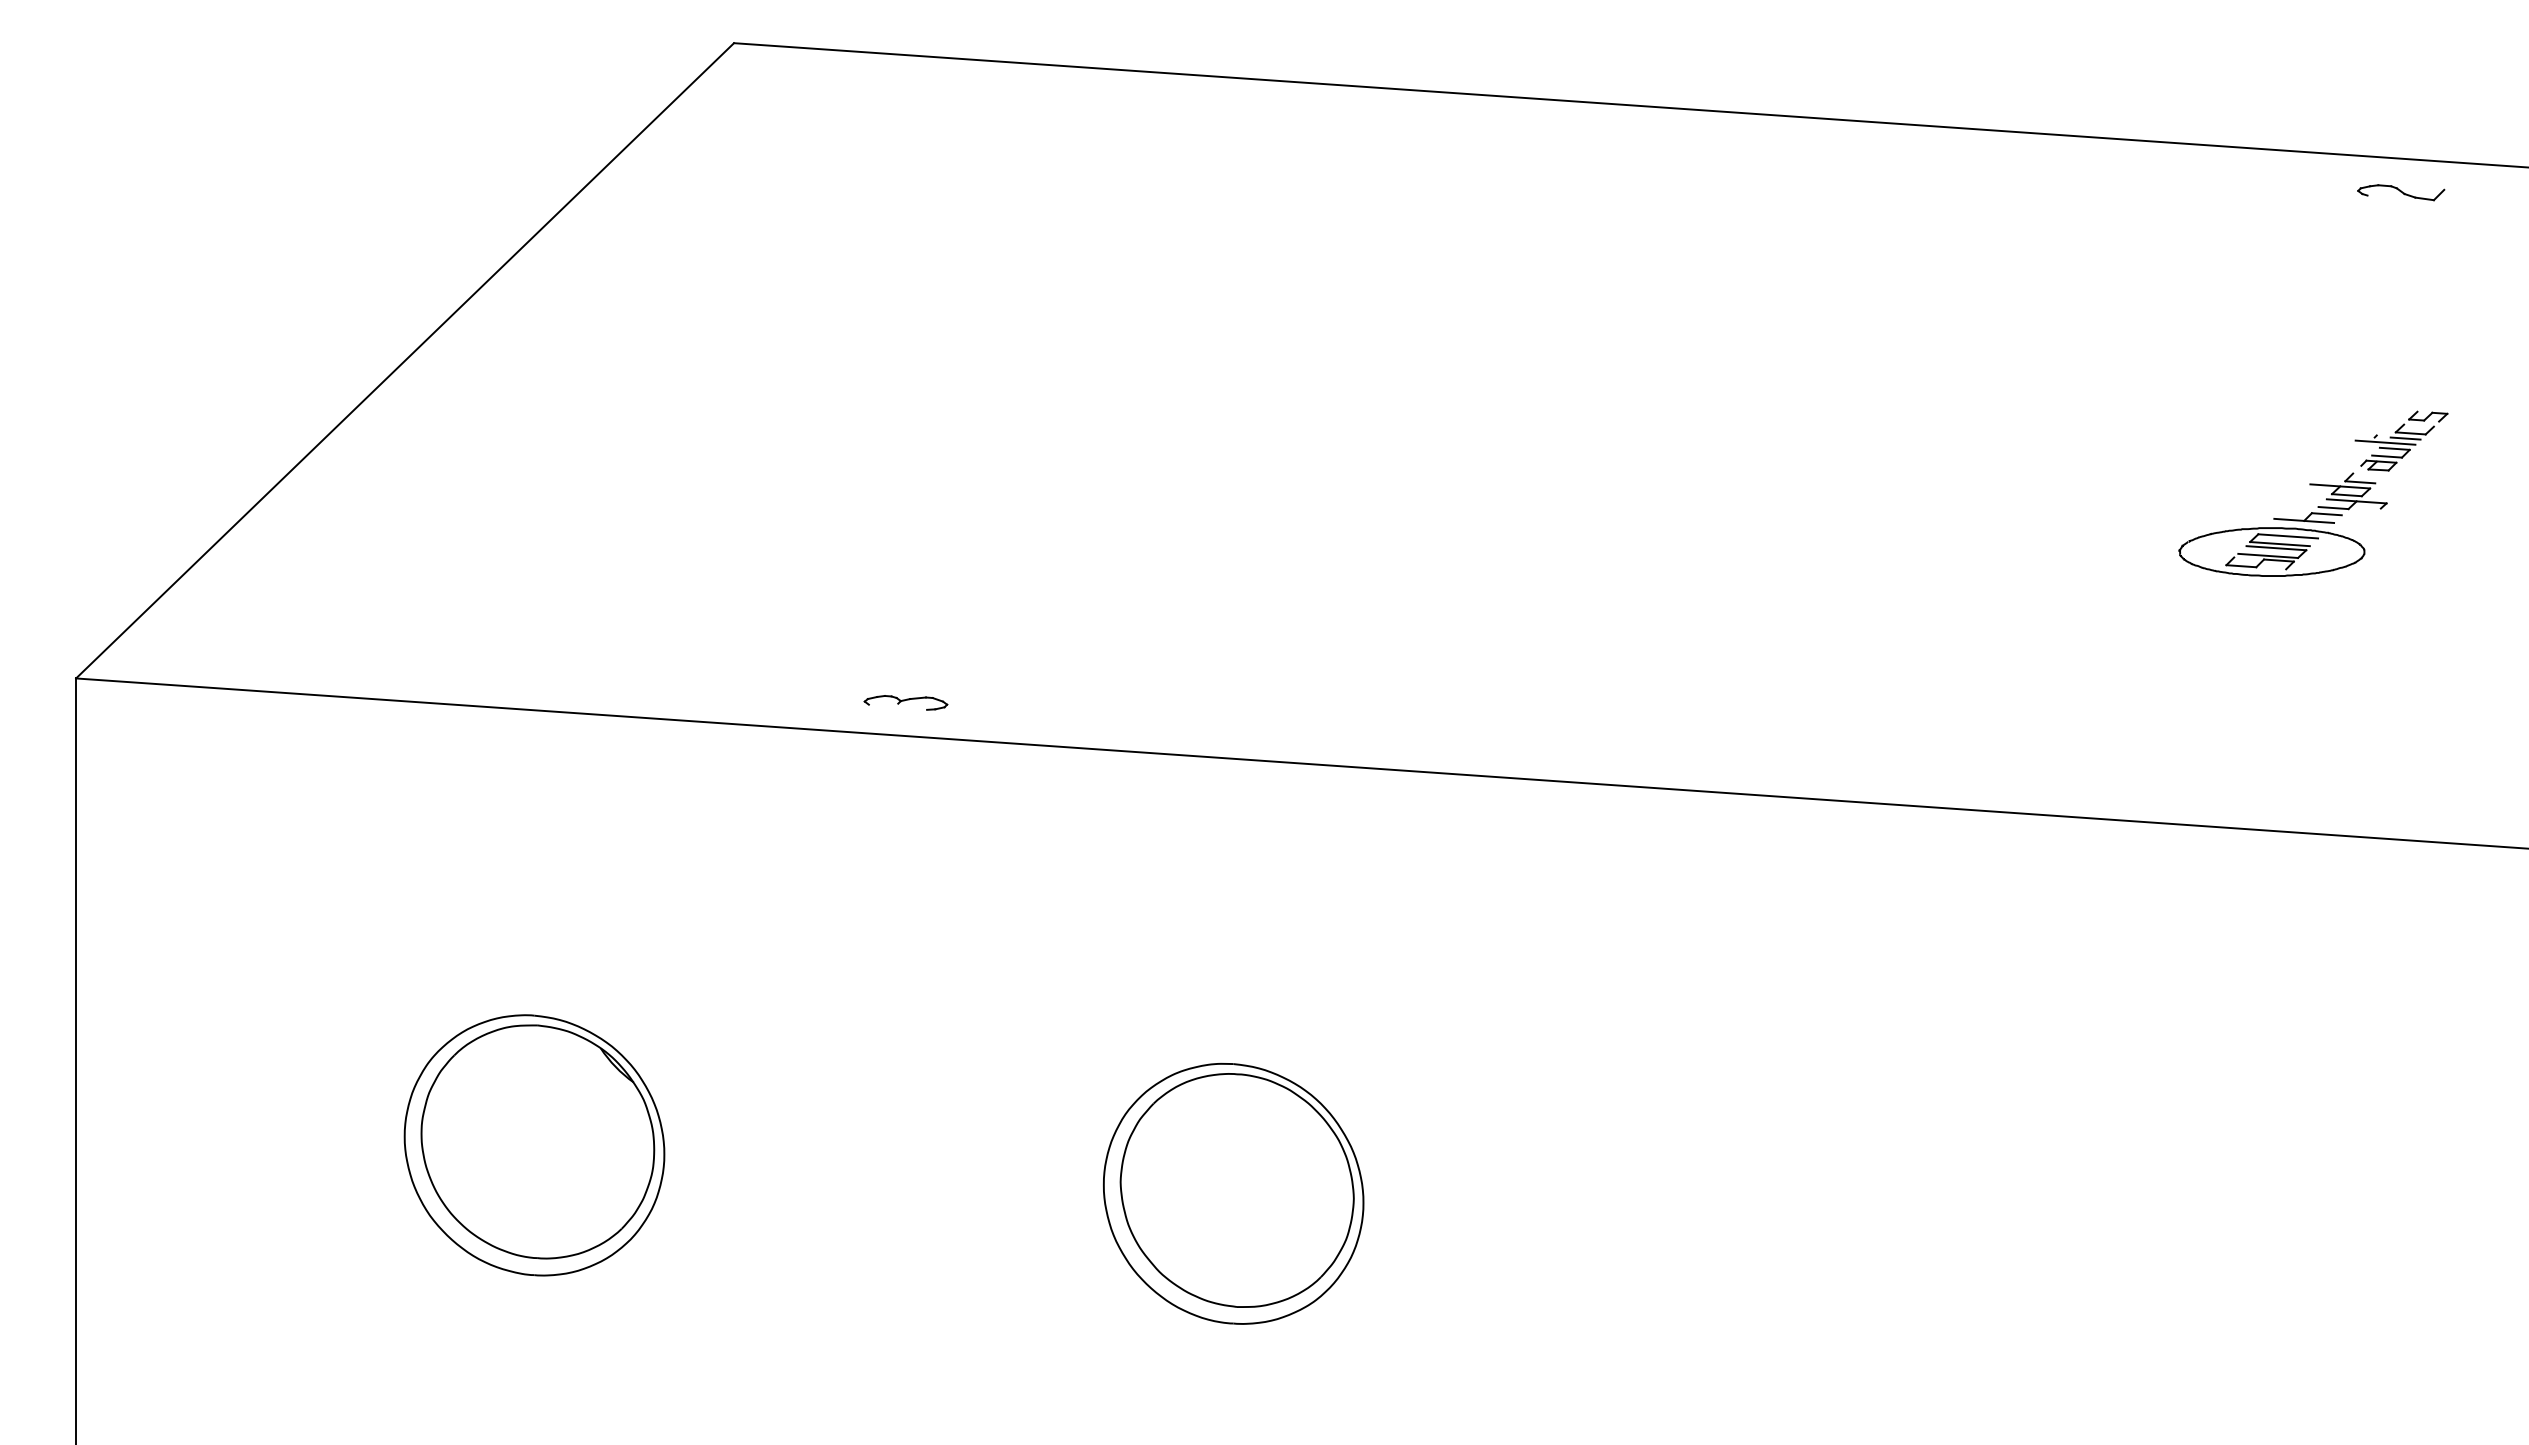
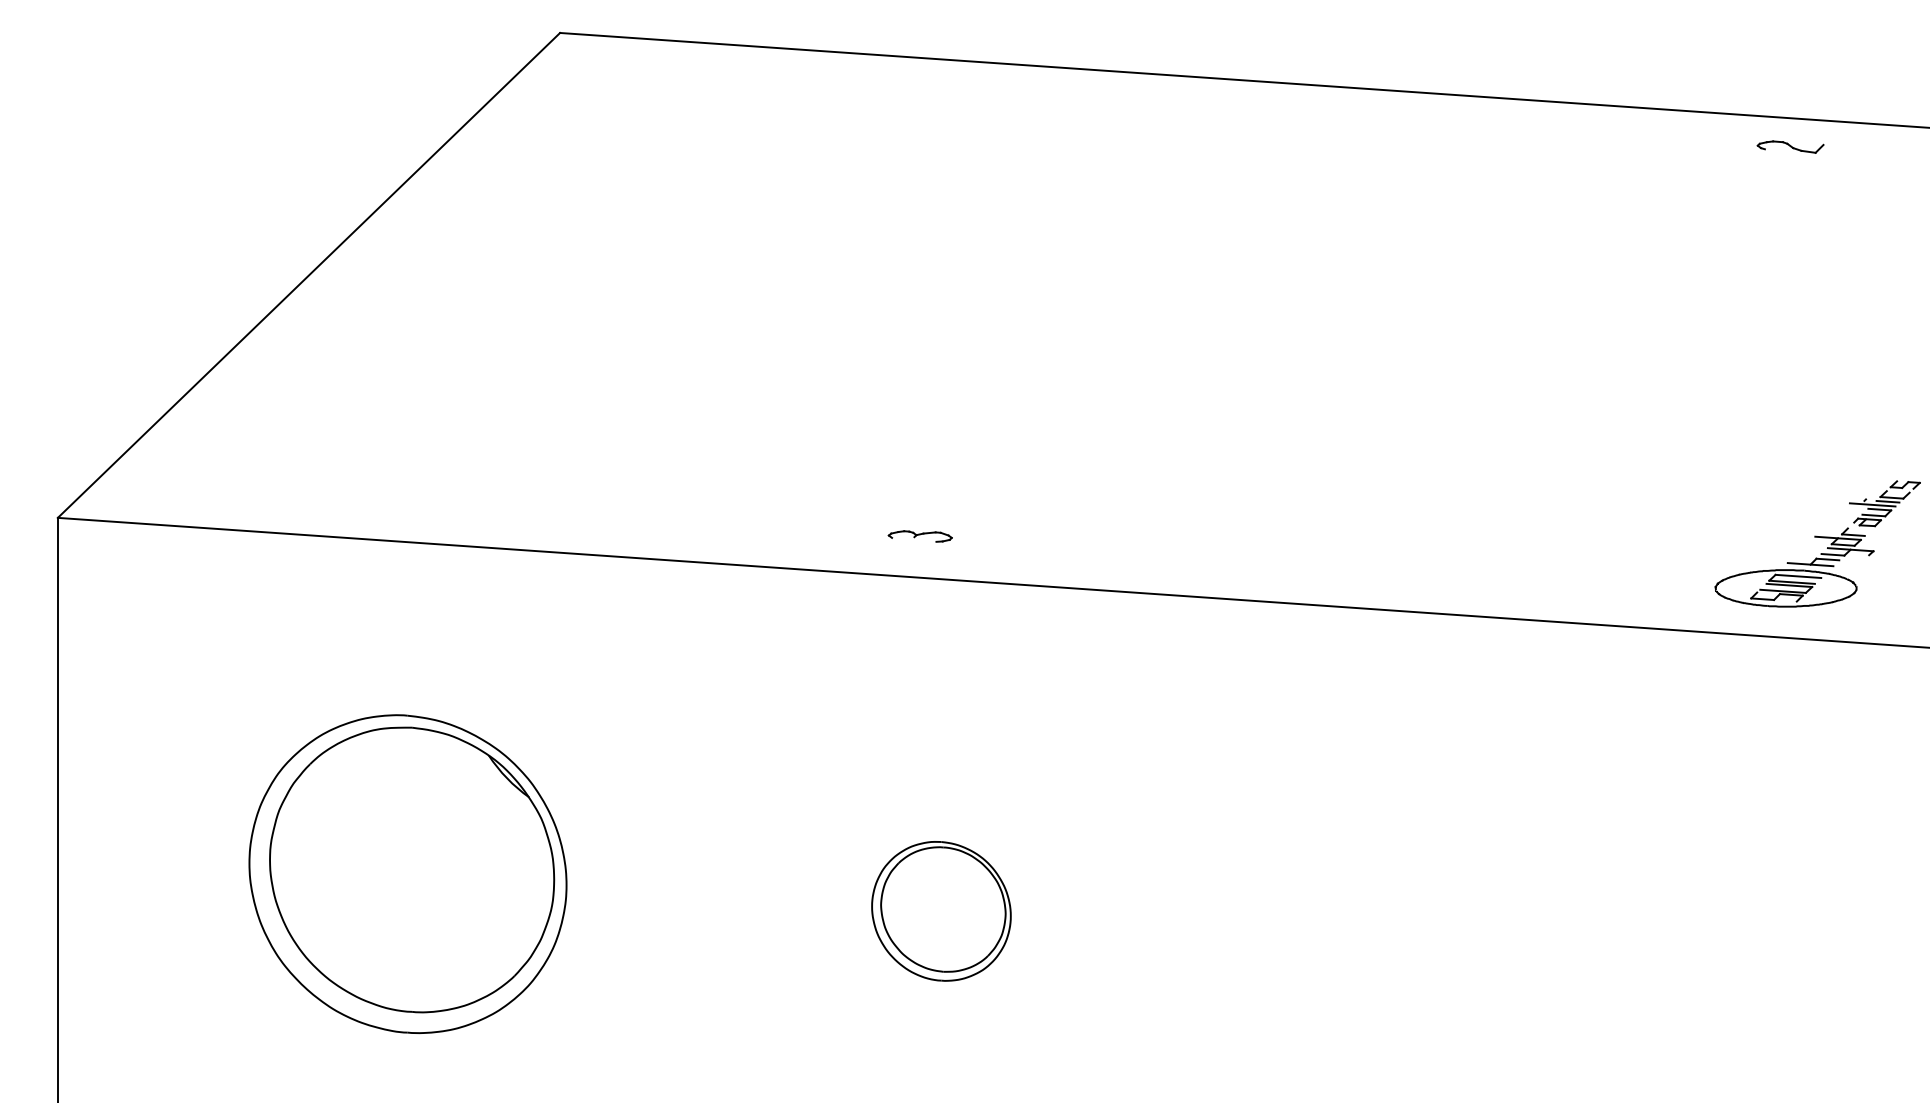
part: (2401, 191) -> (1790, 146), moved
part: (2313, 493) -> (1817, 543), moved
part: (904, 702) -> (919, 536), moved
part: (534, 1145) -> (407, 874), size x1.6
part: (1233, 1194) -> (941, 911), size x0.7

